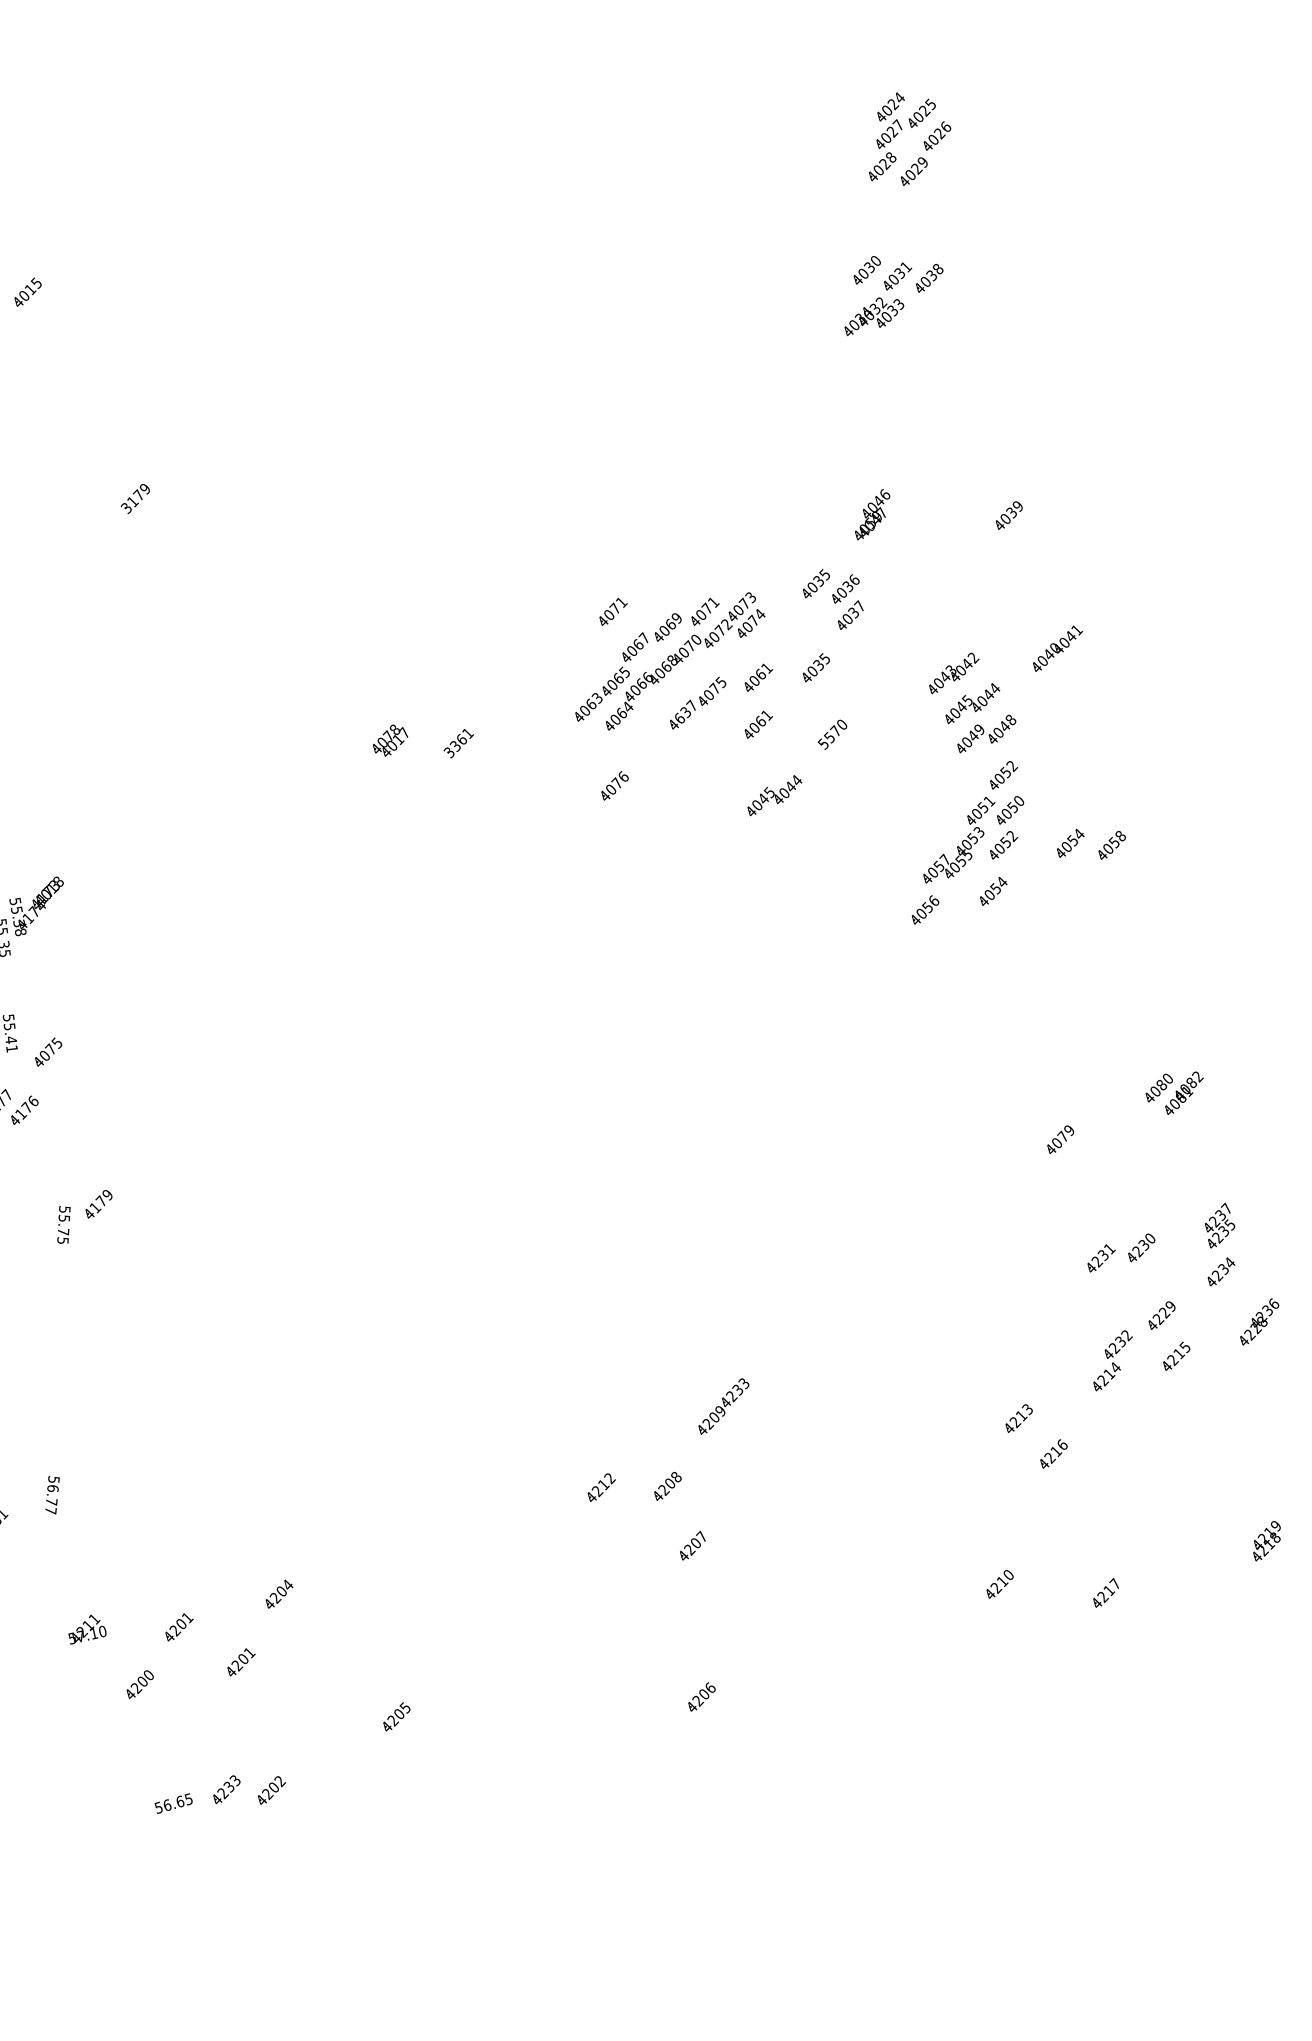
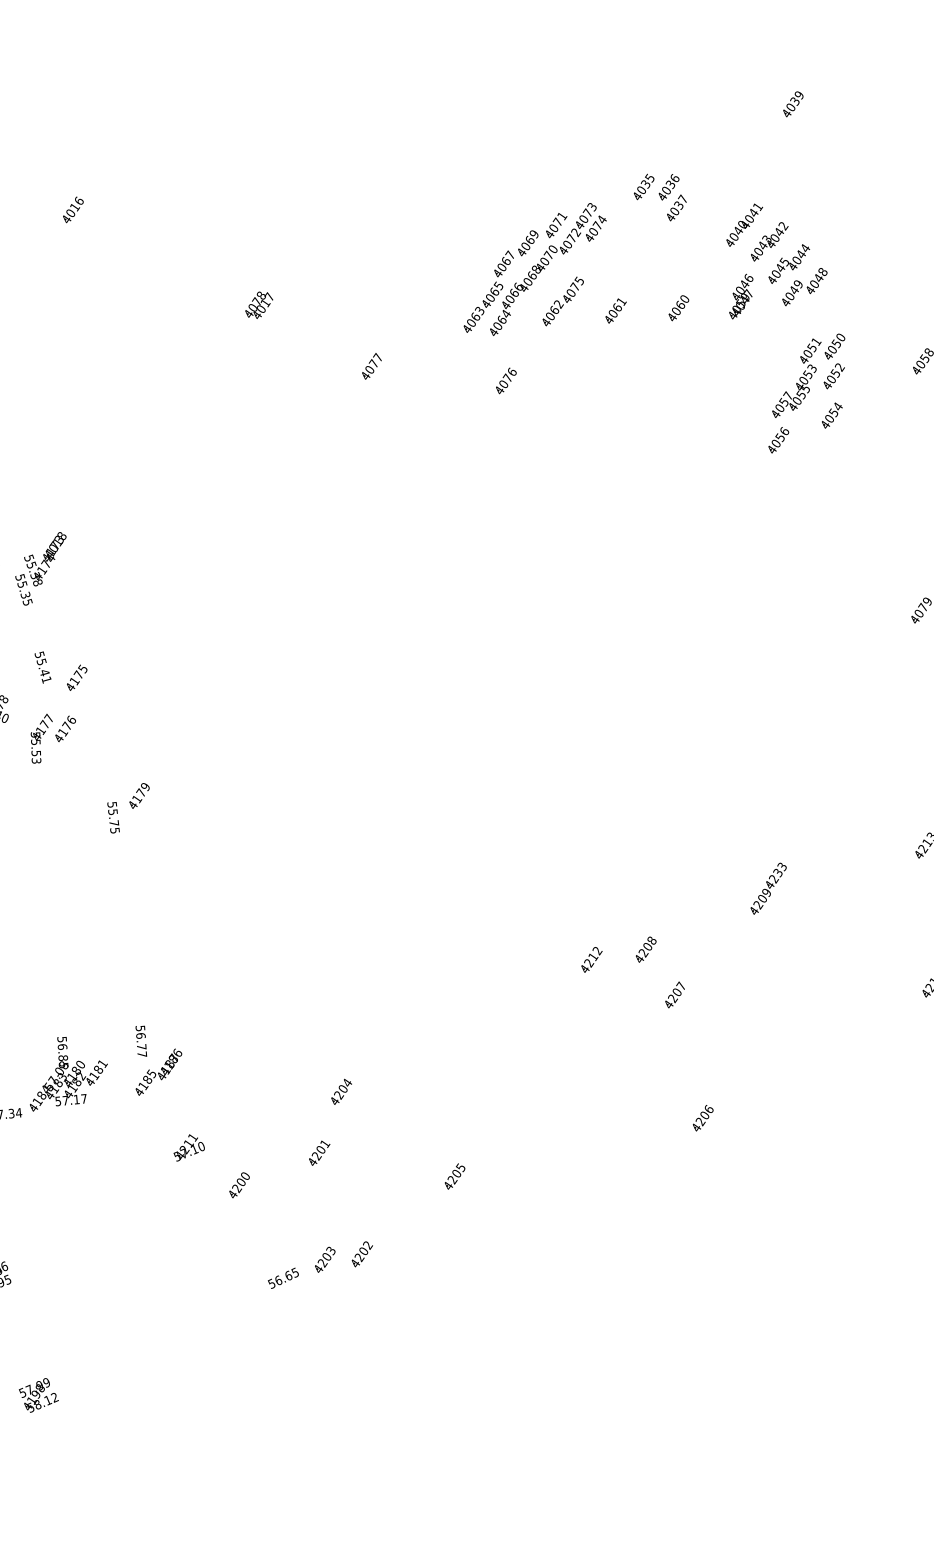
text: (135, 498) -> (72, 210), 3179 -> 4016
part: (872, 514) -> (741, 296), moved
part: (613, 611) -> (481, 237), removed
part: (1057, 648) -> (744, 224), moved
part: (815, 667) -> (654, 255), removed
part: (758, 677) -> (609, 271), removed
text: (686, 710) -> (554, 308), 4637 -> 4062
text: (829, 737) -> (676, 311), 5570 -> 4060
part: (390, 740) -> (259, 305), moved
text: (458, 742) -> (371, 366), 3361 -> 4077
part: (1004, 775) -> (825, 318), removed
part: (774, 795) -> (638, 366), removed
part: (1070, 842) -> (888, 364), removed
text: (44, 1055) -> (74, 680), 4075 -> 4175
part: (723, 1406) -> (768, 888), moved
part: (67, 1534) -> (159, 1071), added
part: (179, 1627) -> (264, 1132), removed
text: (228, 1786) -> (326, 1256), 4233 -> 4203

